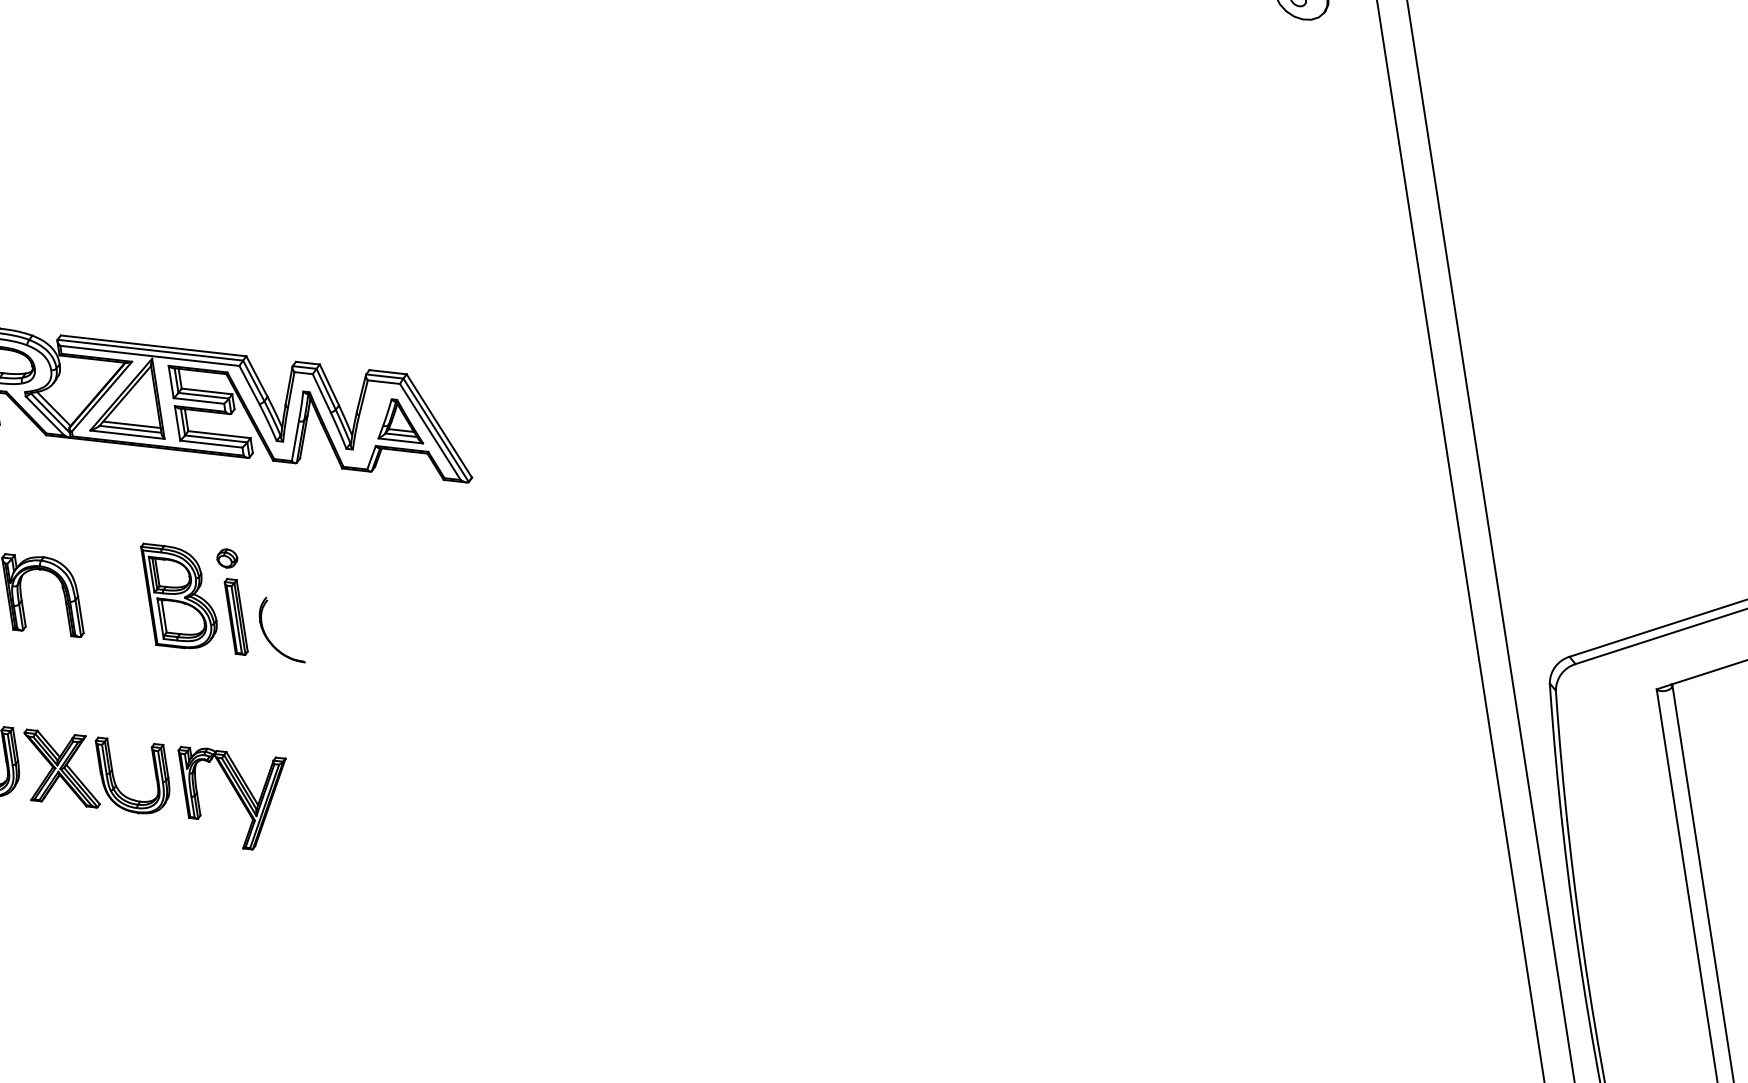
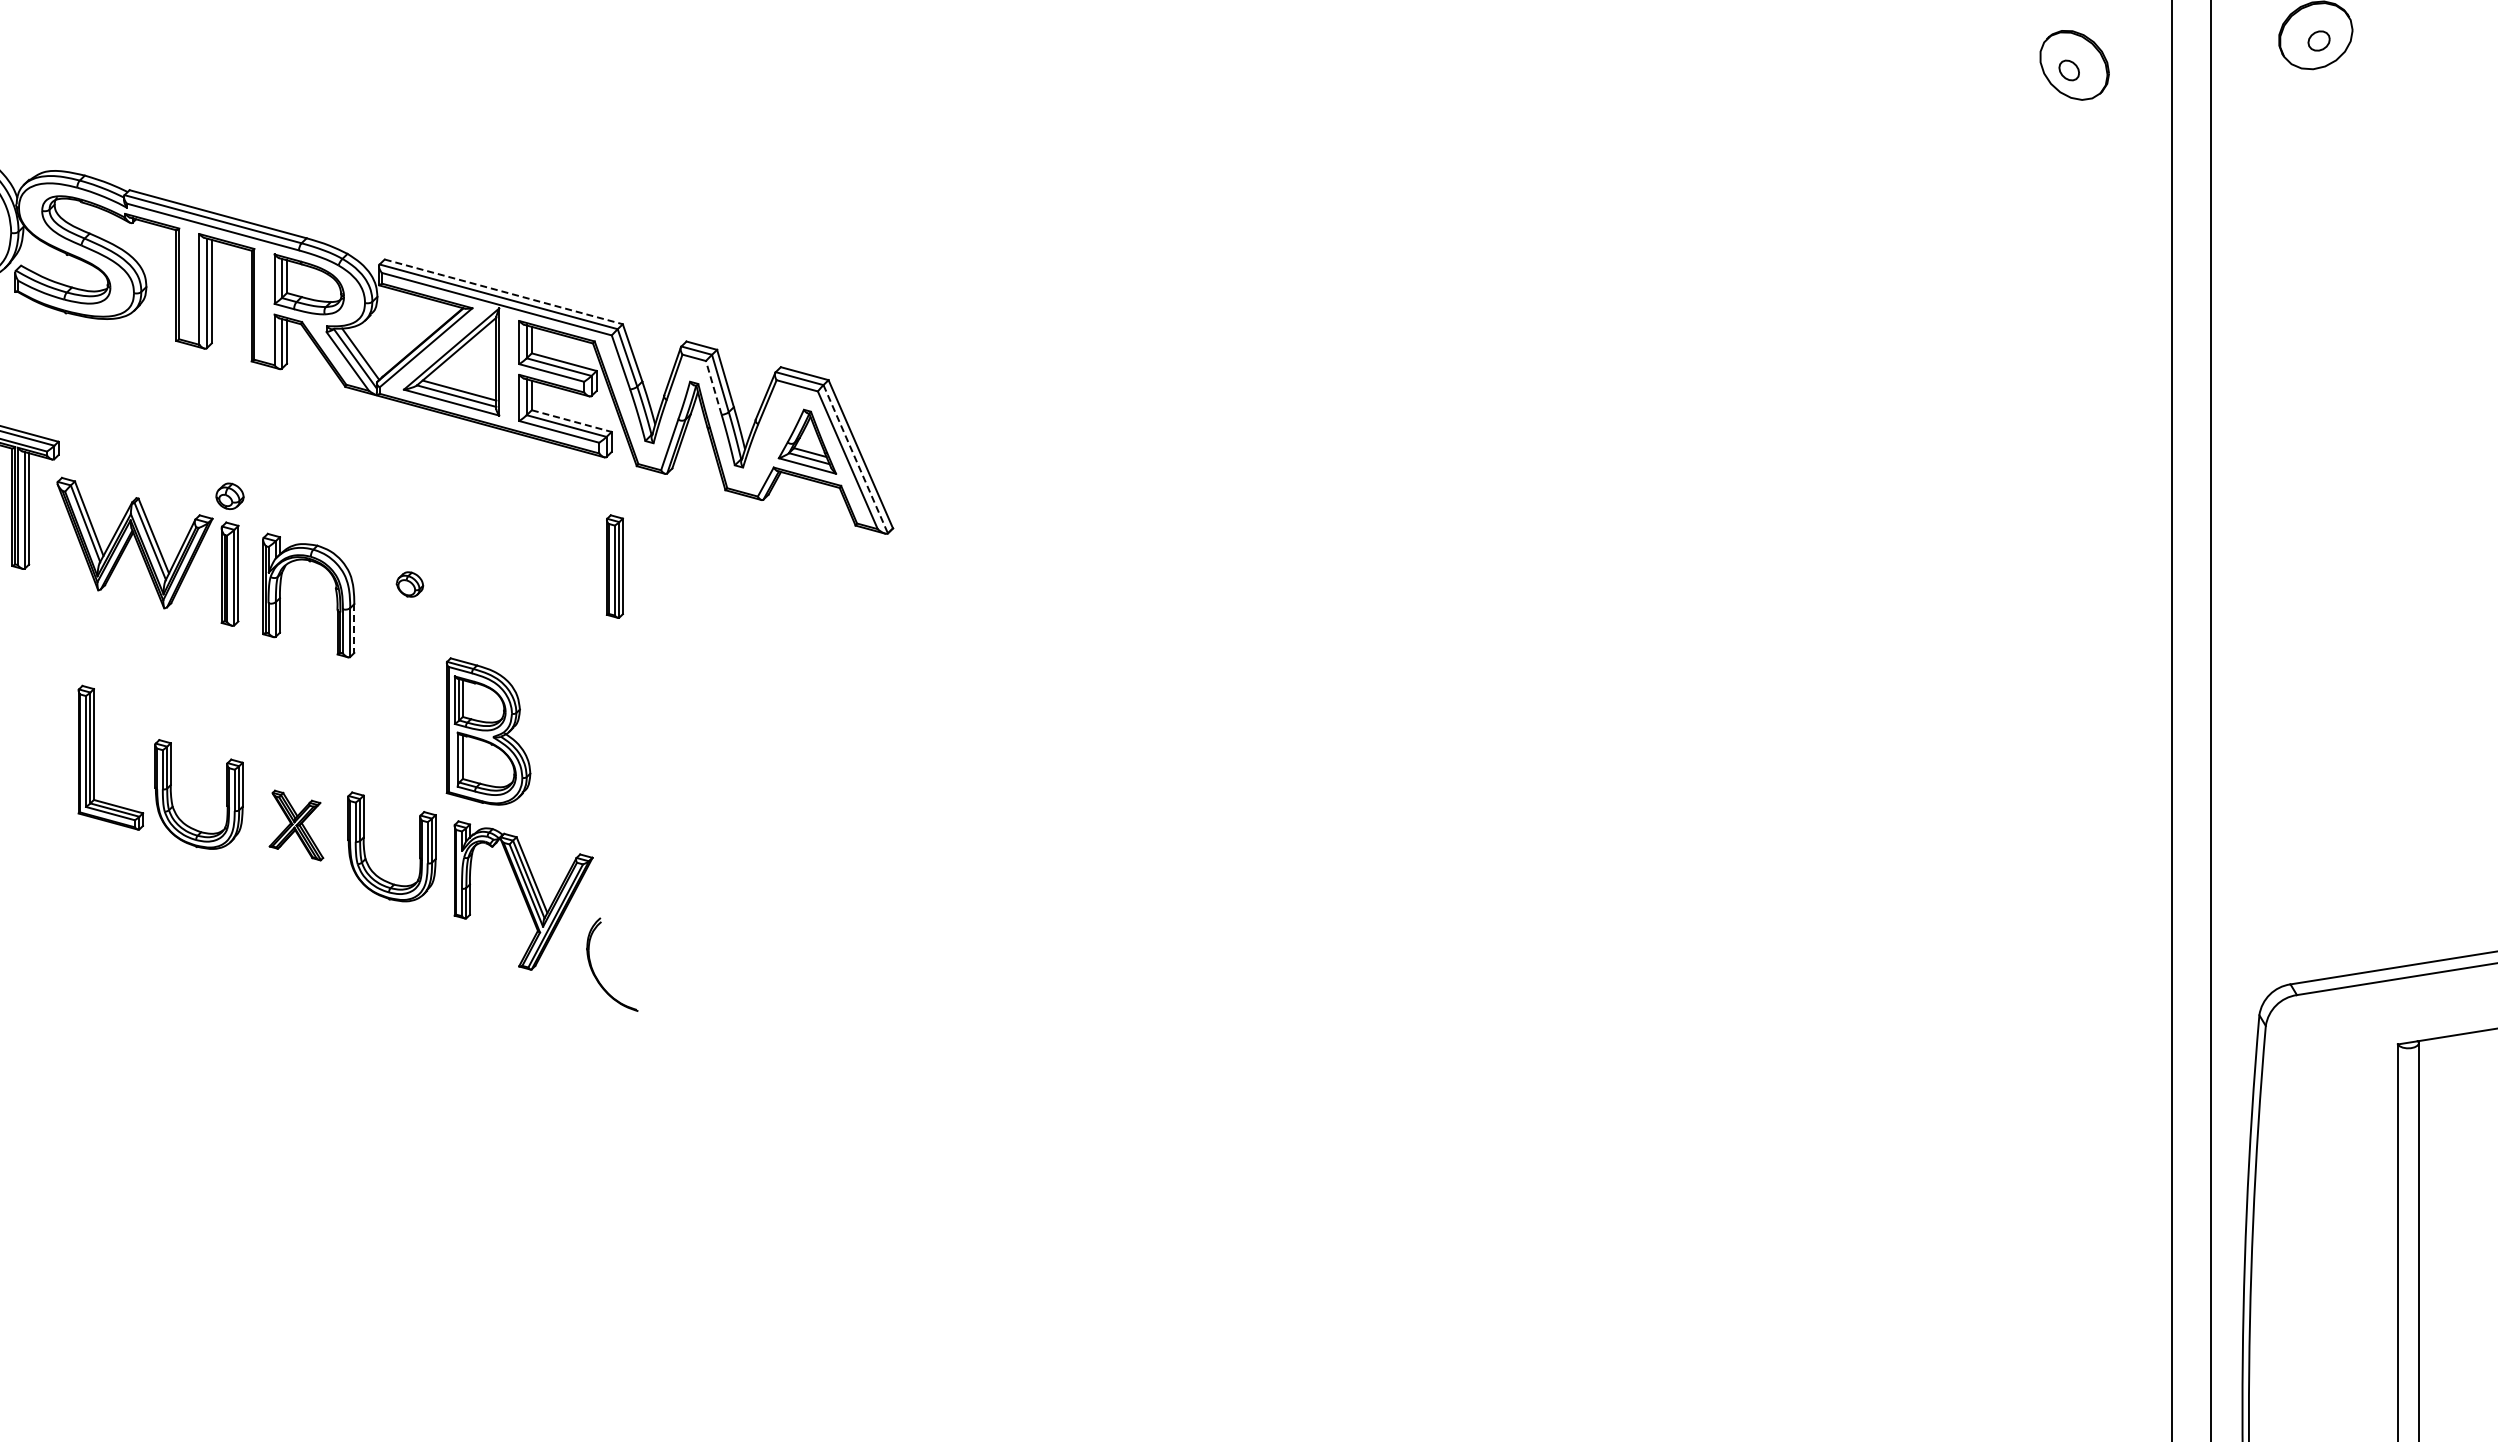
line: (154, 346) -> (504, 292), solid -> dashed
line: (321, 393) -> (713, 387), solid -> dashed
line: (435, 430) -> (855, 459), solid -> dashed
line: (220, 434) -> (572, 421), solid -> dashed
part: (226, 558) -> (409, 584), moved
part: (180, 594) -> (488, 731), moved
line: (81, 615) -> (354, 629), solid -> dashed
part: (235, 616) -> (614, 566), moved
part: (268, 637) -> (594, 971), moved
part: (60, 768) -> (296, 825), size x0.6

